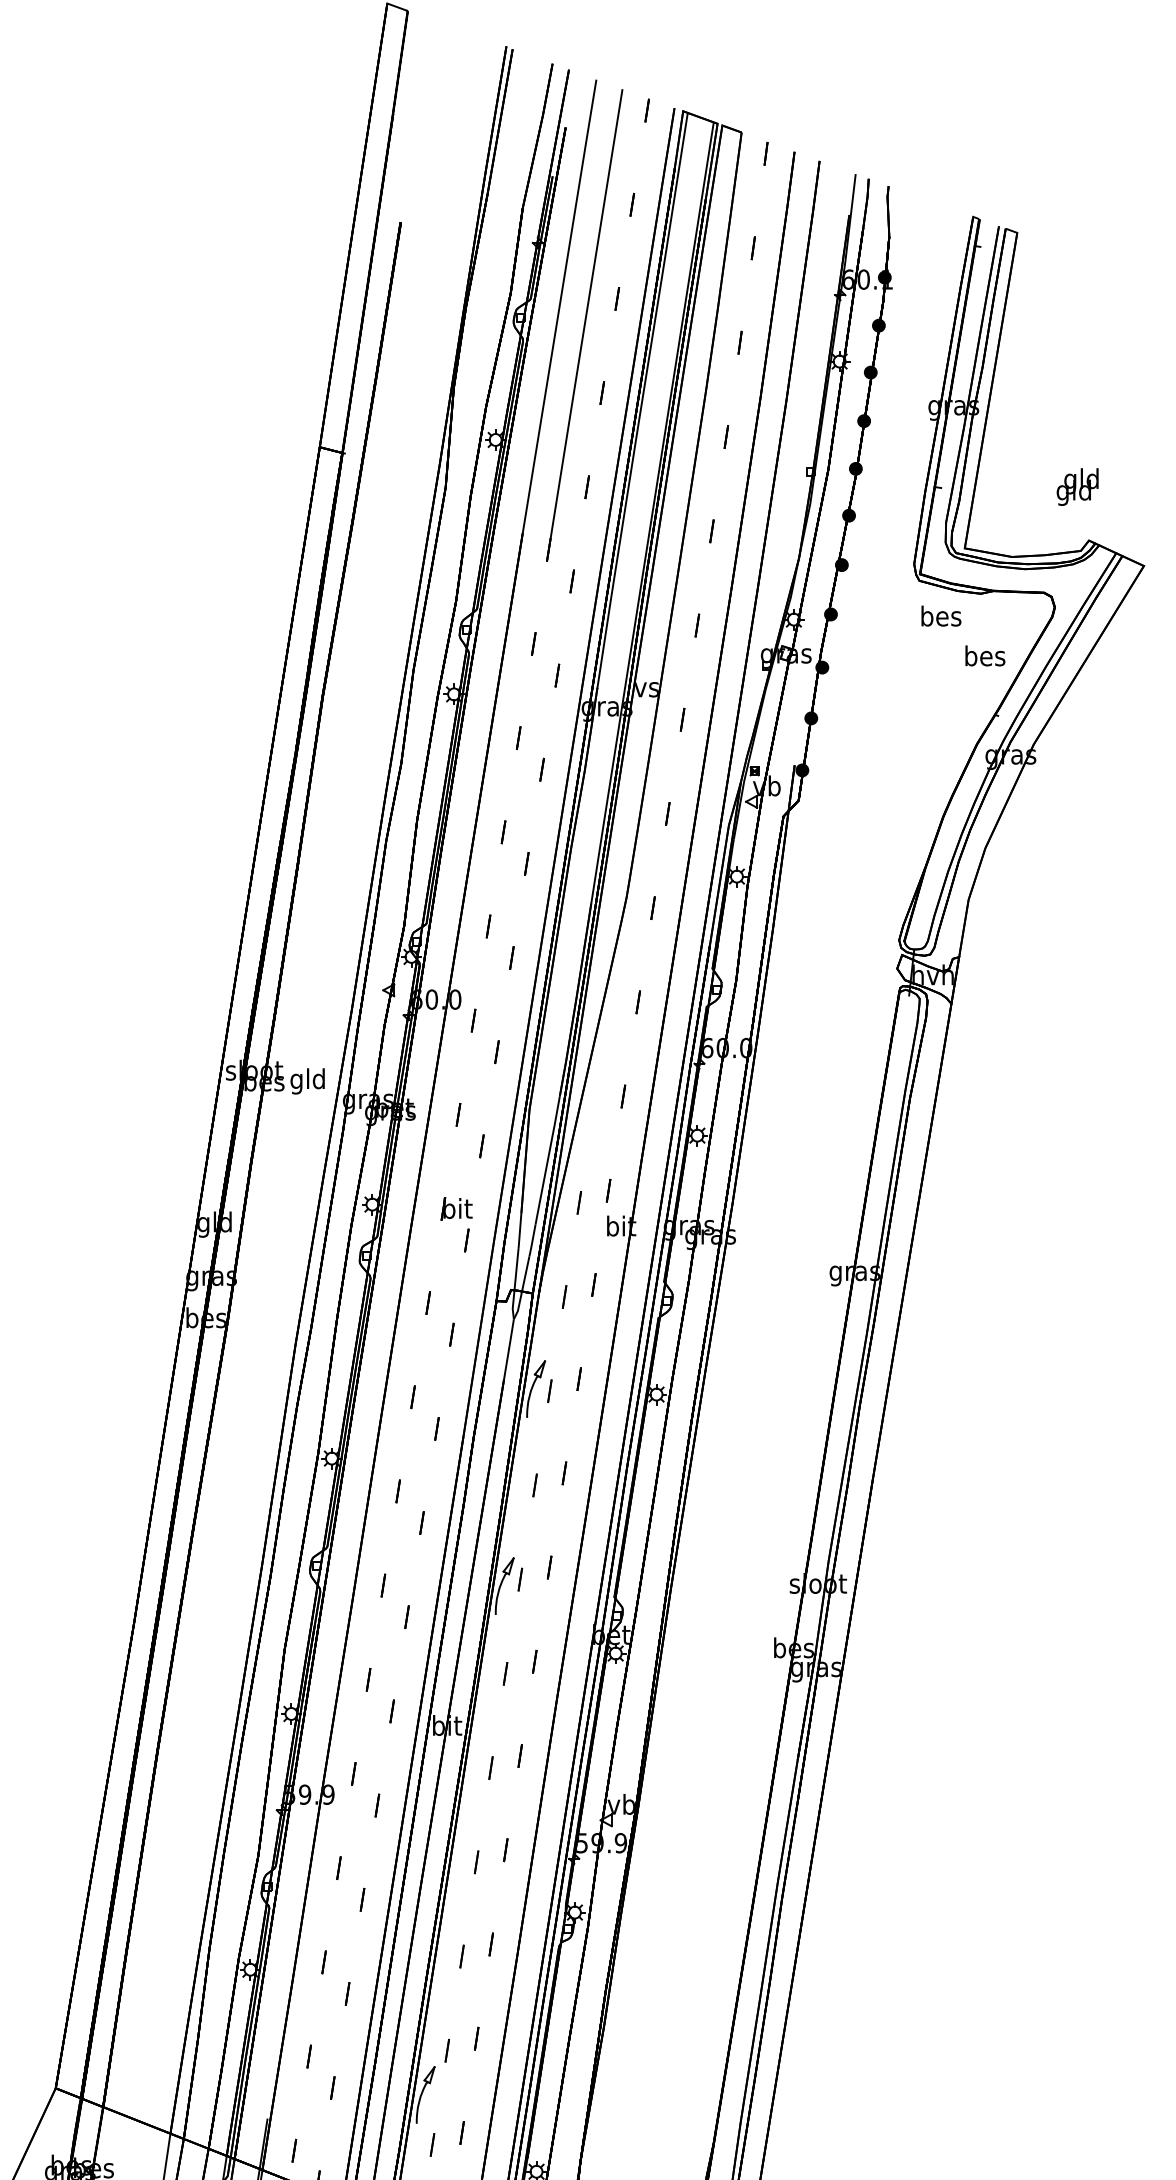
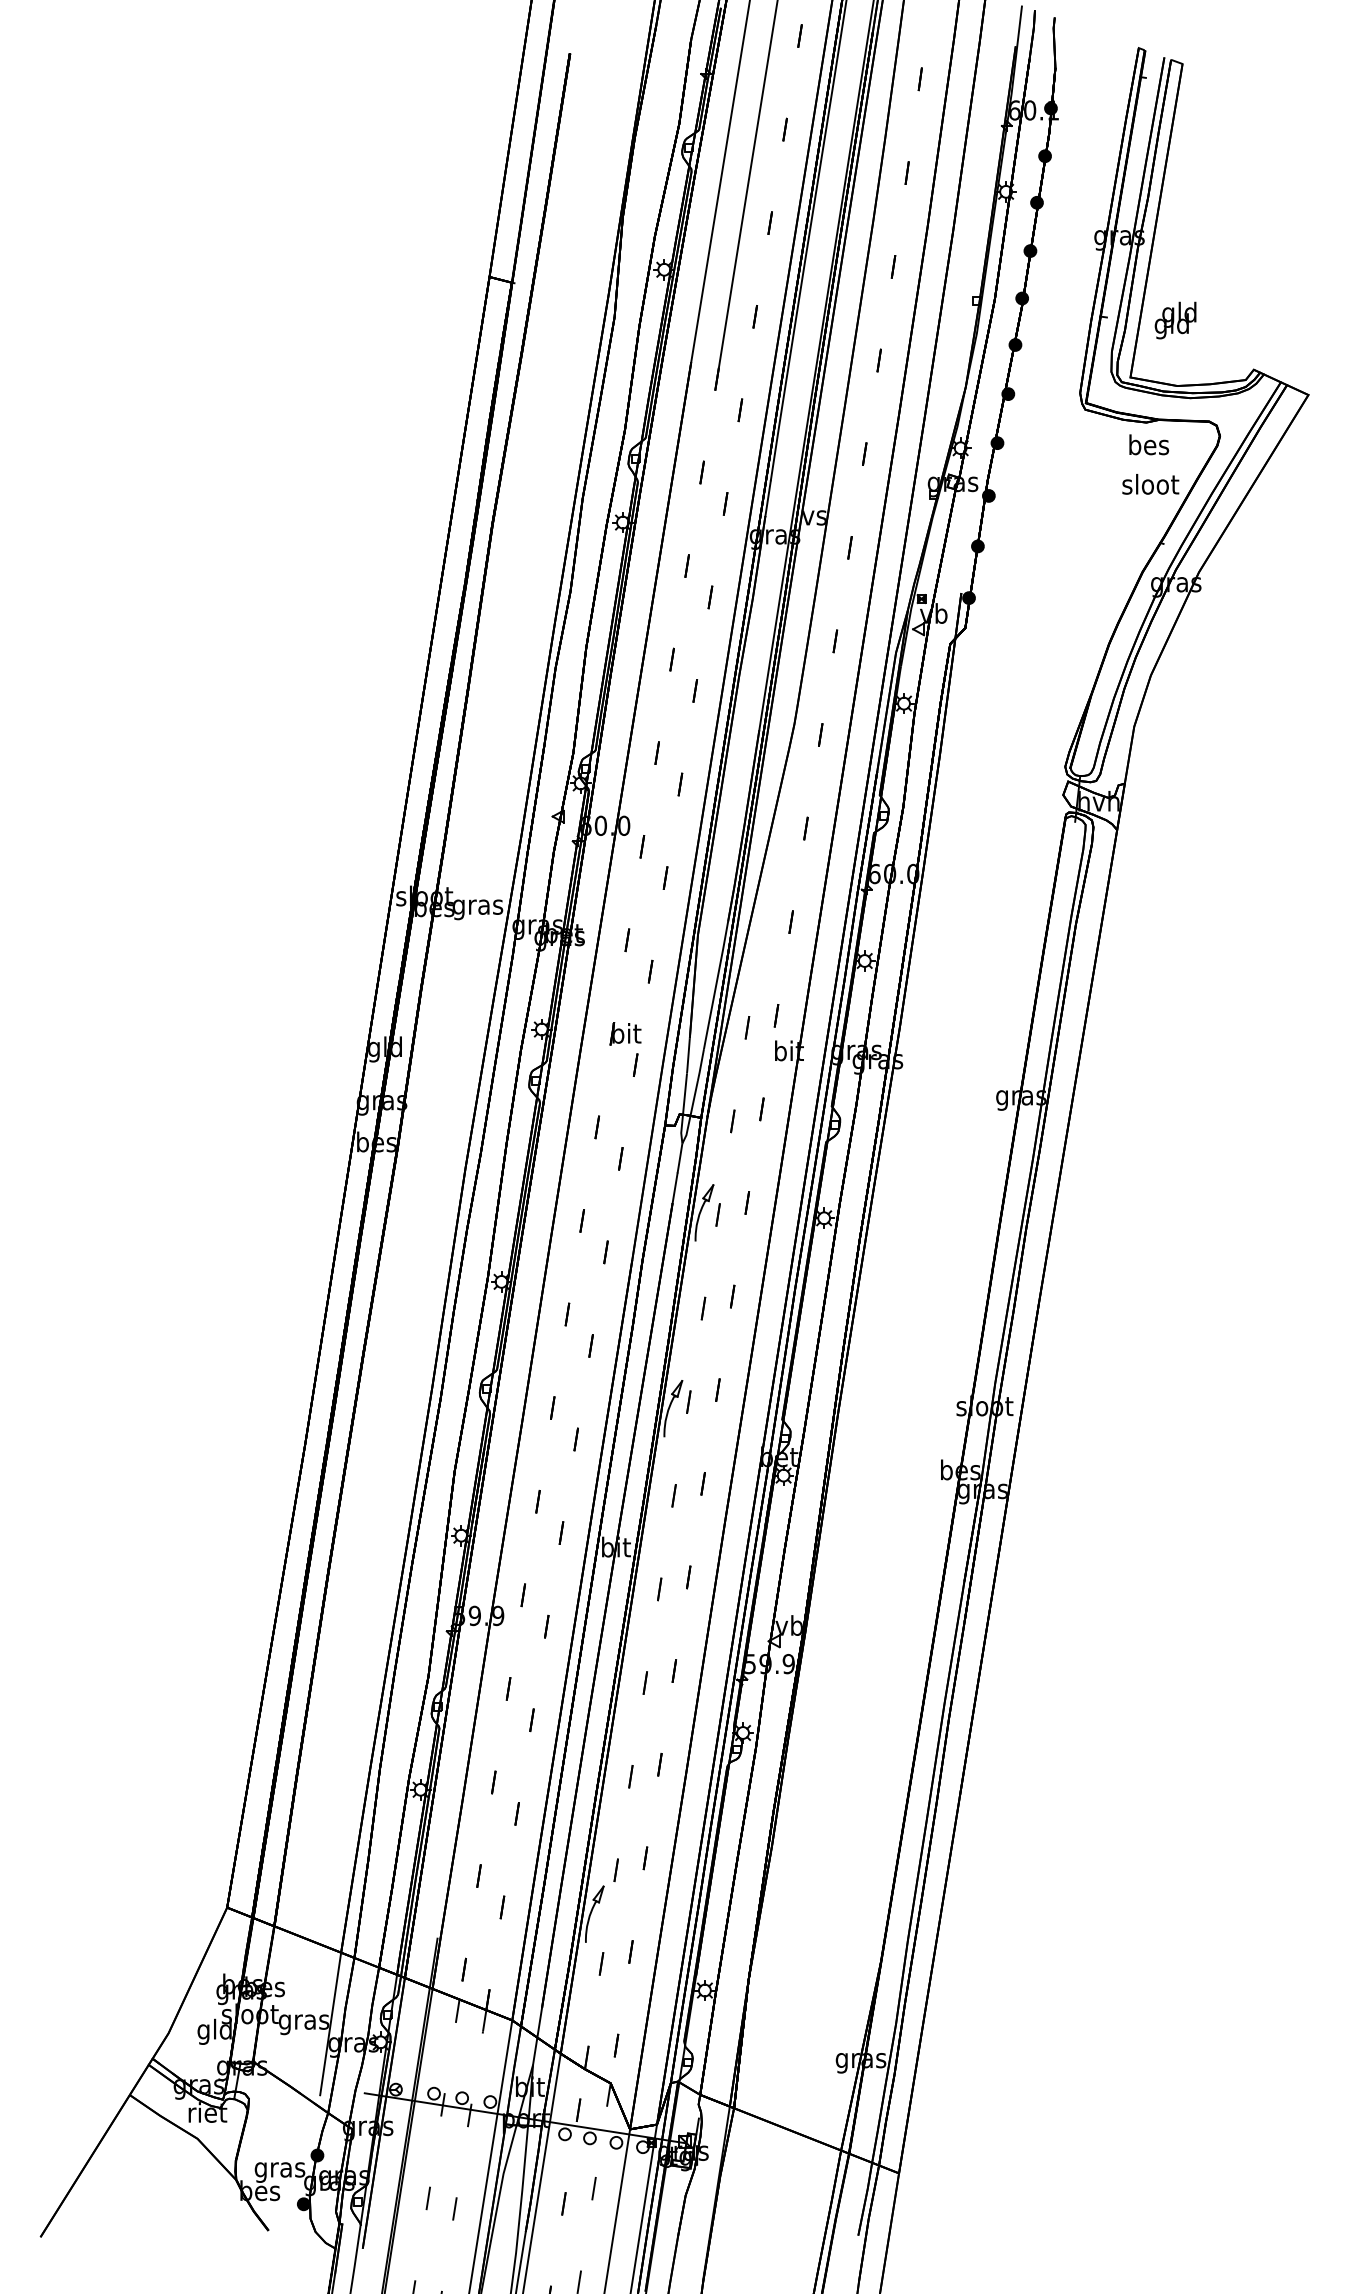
text: (1077, 487) -> (1175, 320), moved
text: (941, 615) -> (1149, 444), moved
text: (984, 656) -> (1150, 484), bes -> sloot
text: (307, 1081) -> (477, 907), gld -> gras

